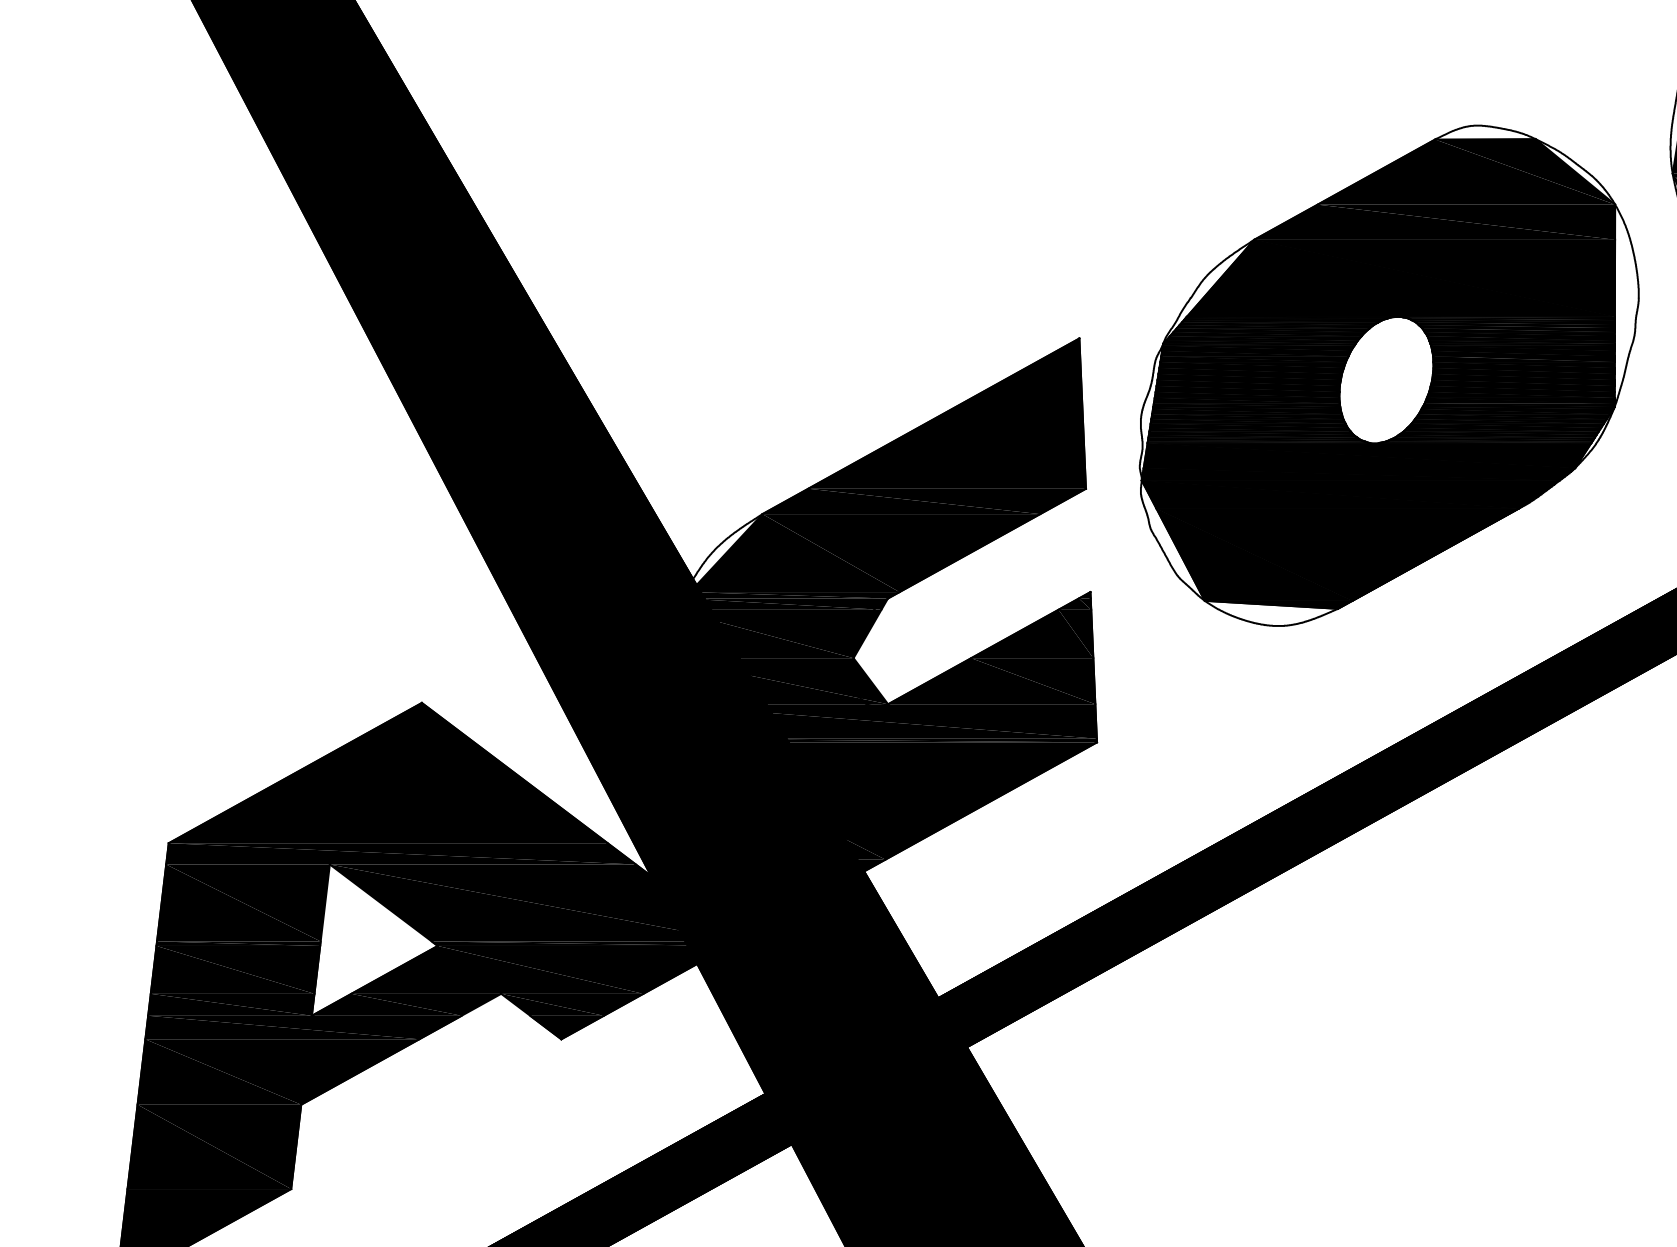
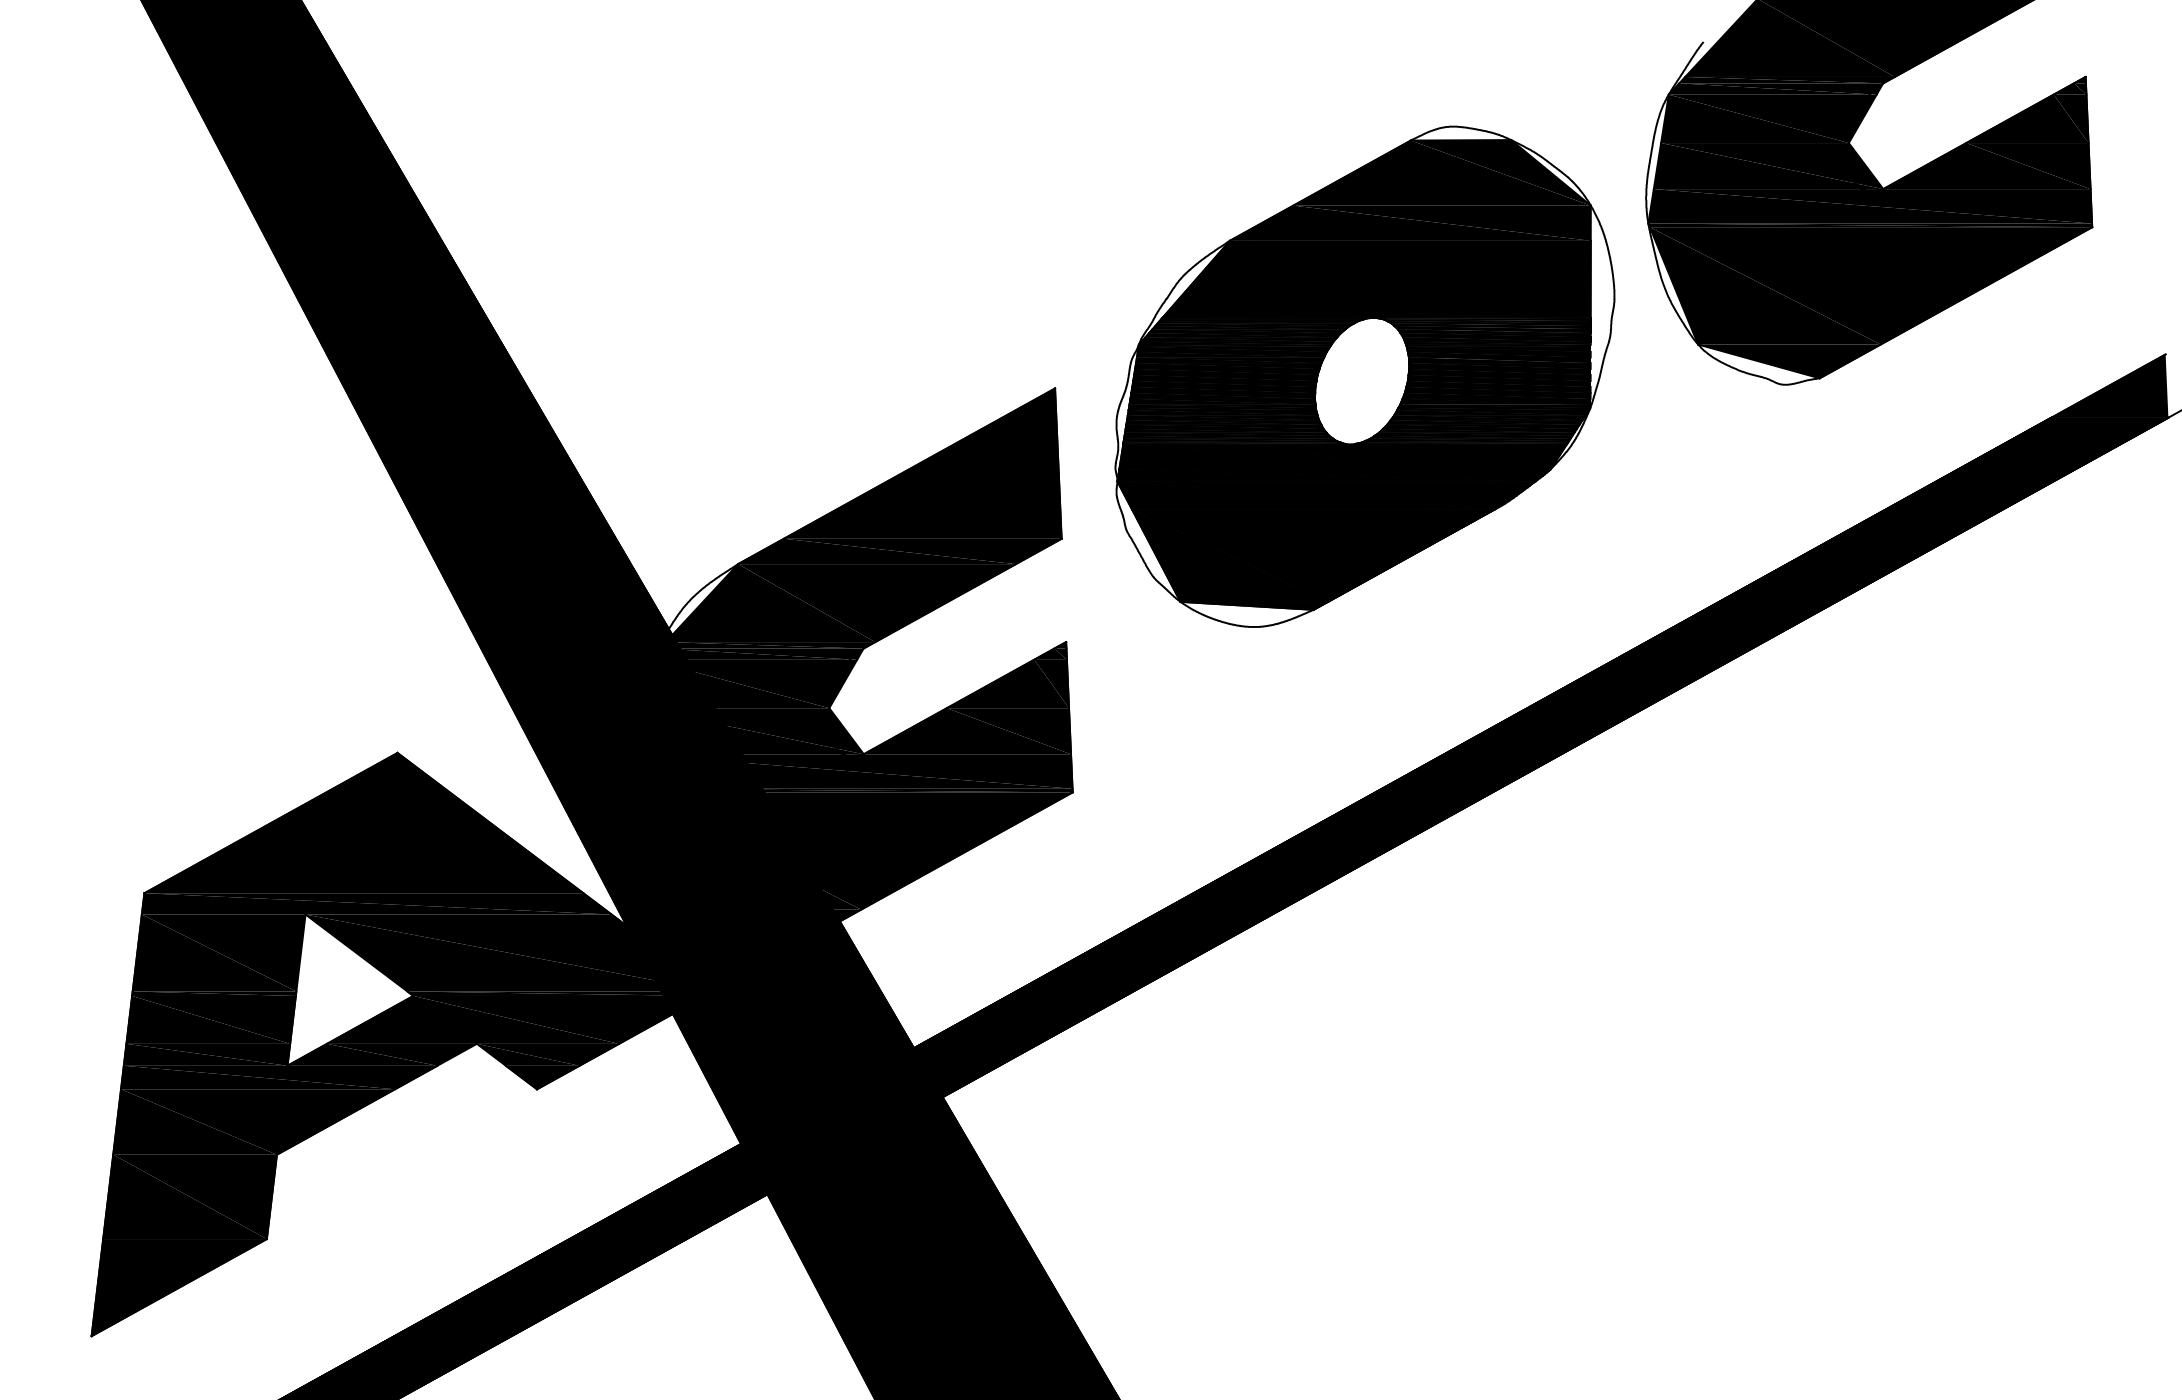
part: (1388, 375) -> (1364, 376), moved

